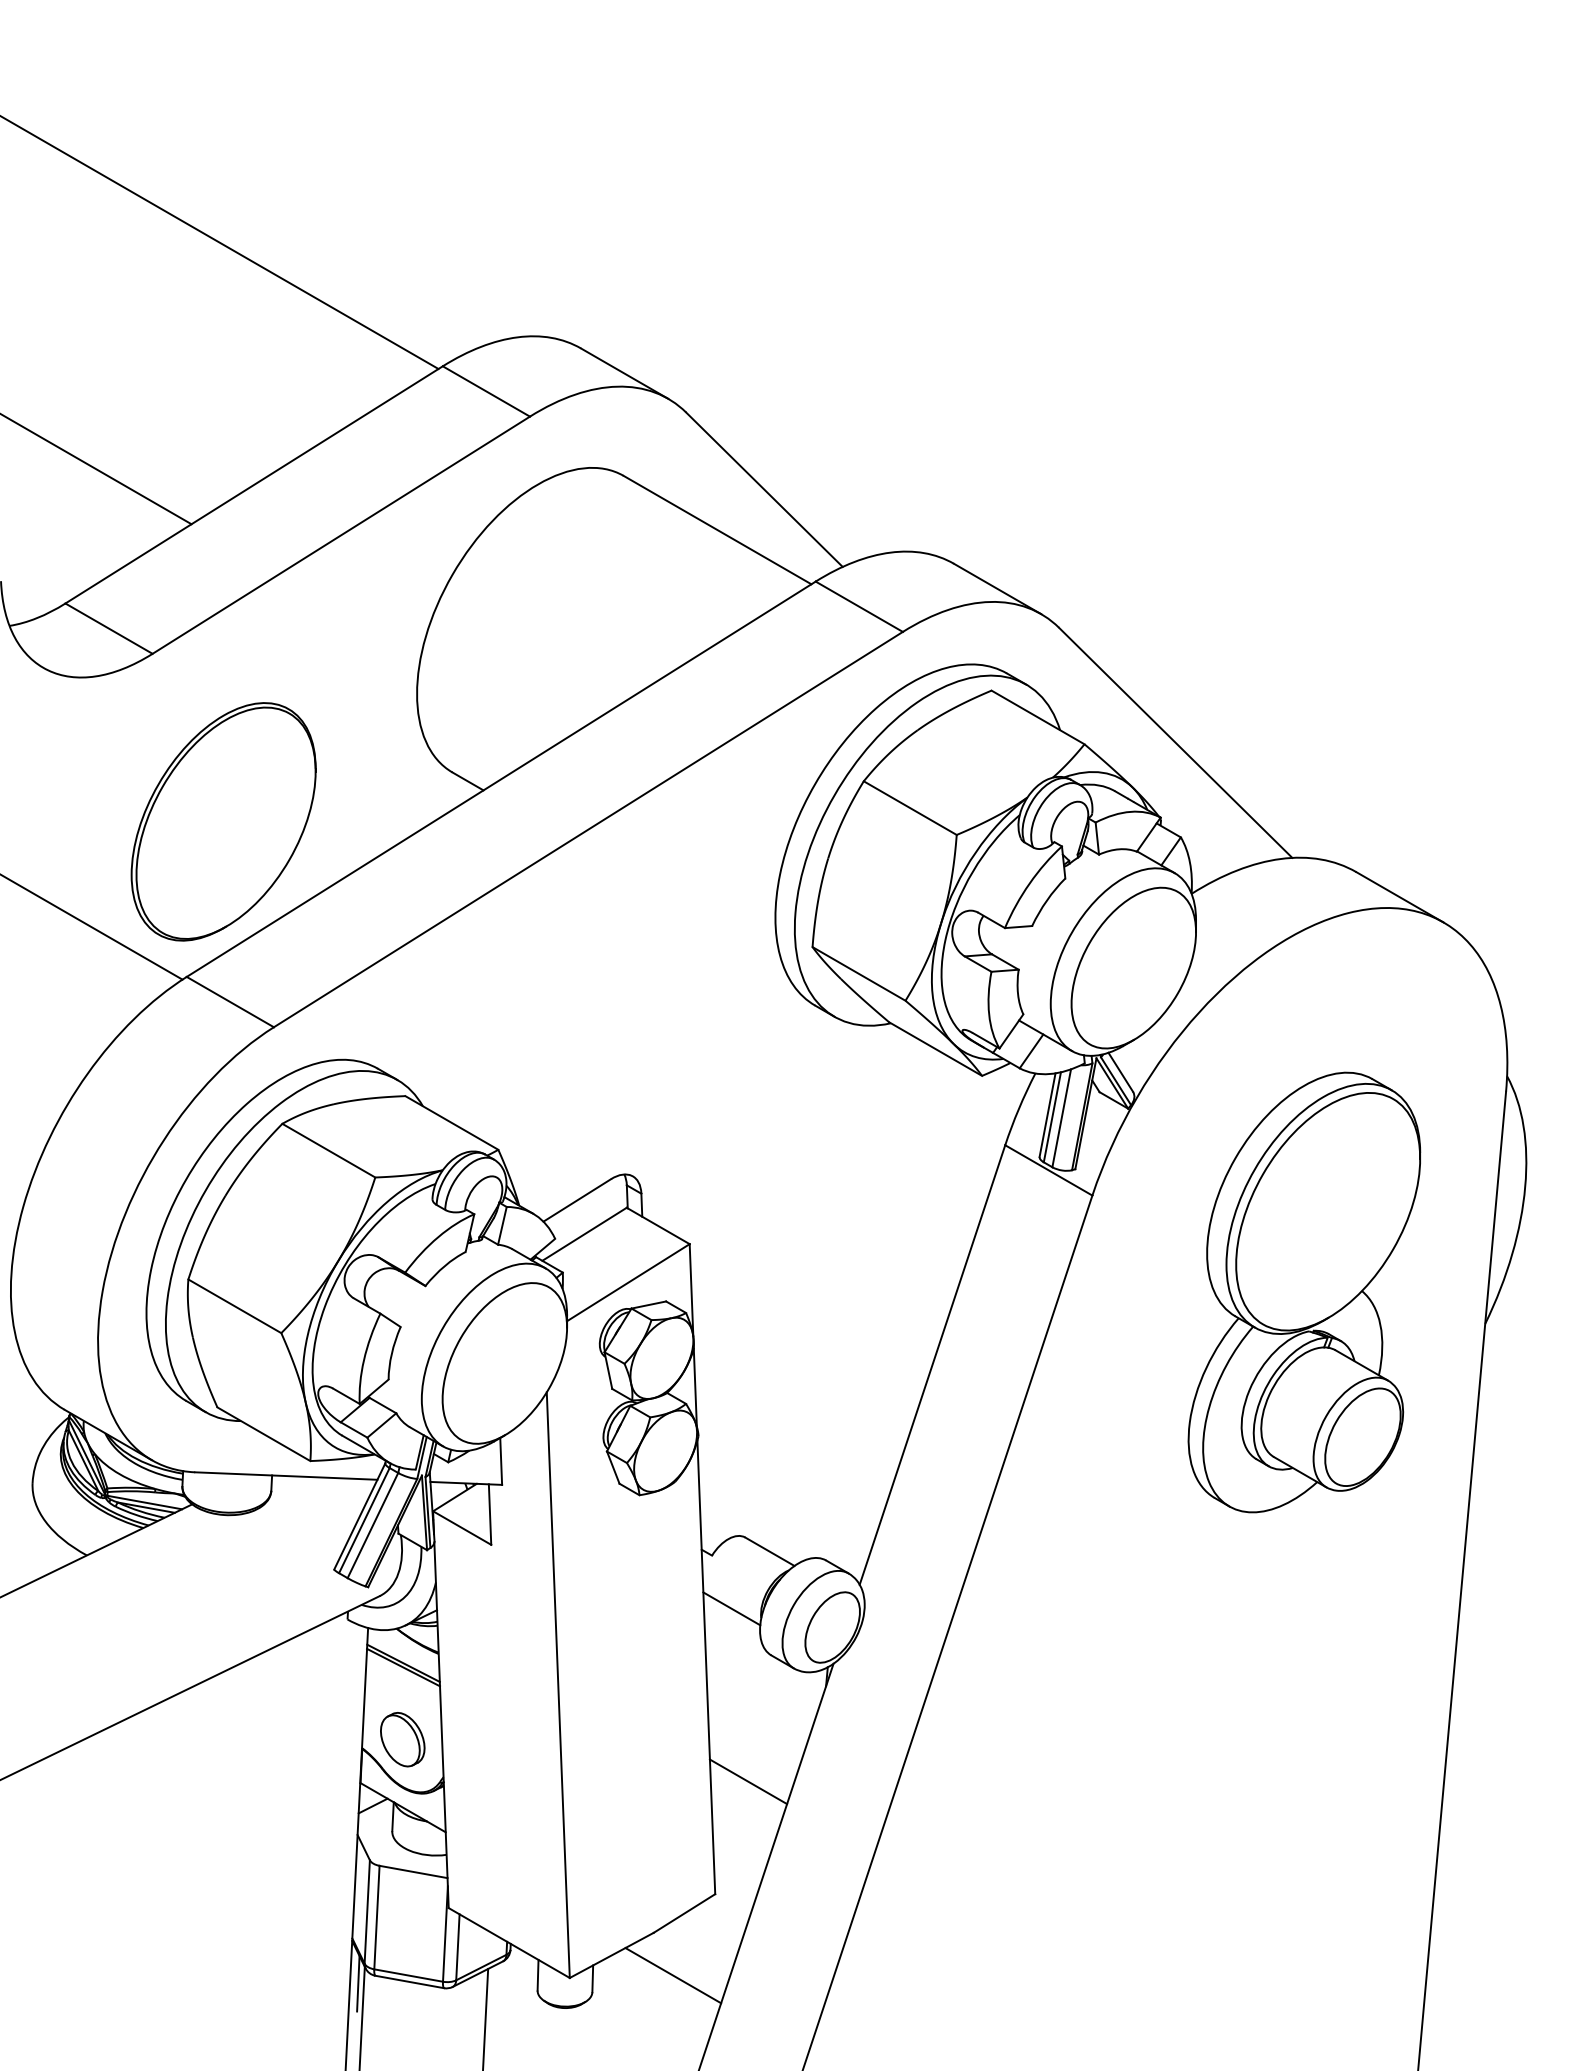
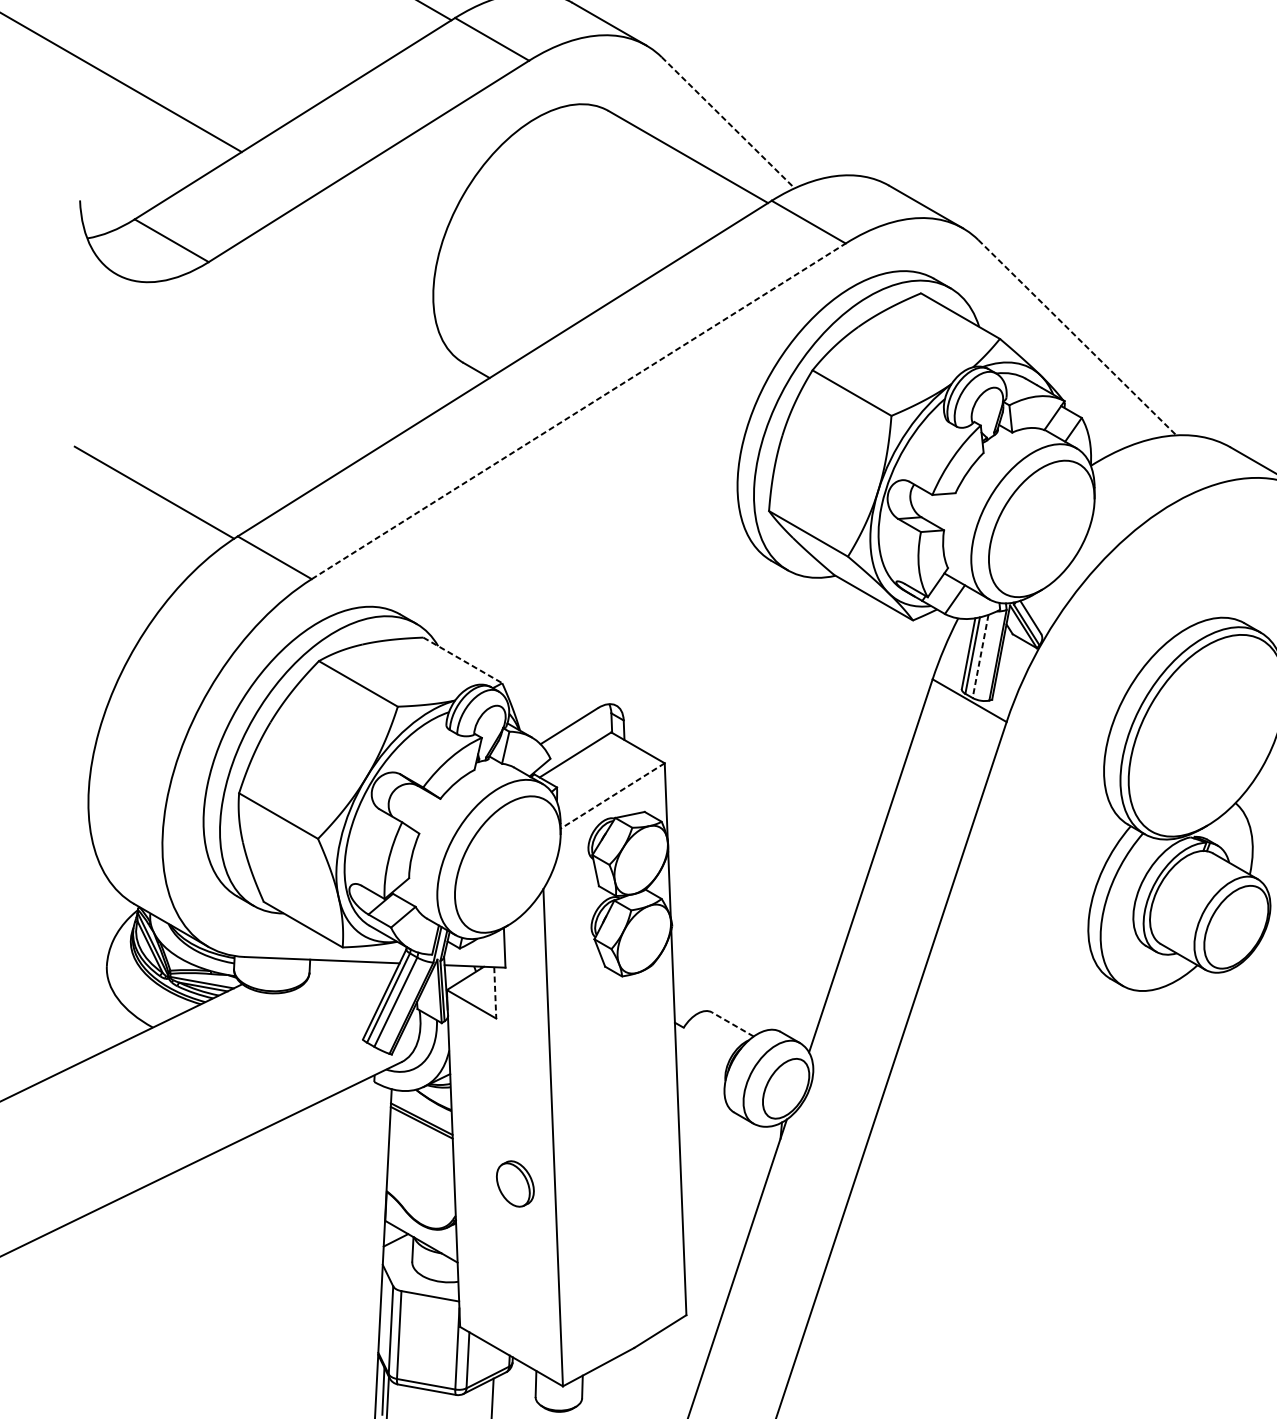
line: (764, 489) -> (728, 122), solid -> dashed
line: (1175, 742) -> (1077, 337), solid -> dashed
part: (223, 821) -> (268, 404), removed
line: (588, 829) -> (578, 411), solid -> dashed
line: (1061, 1118) -> (980, 656), solid -> dashed
line: (451, 1122) -> (462, 660), solid -> dashed
line: (627, 1282) -> (611, 795), solid -> dashed
line: (490, 1515) -> (495, 993), solid -> dashed
line: (769, 1551) -> (732, 1024), solid -> dashed
line: (731, 1608) -> (700, 1072), removed
part: (402, 1739) -> (515, 1183), moved
line: (748, 1781) -> (714, 1219), removed
line: (673, 1975) -> (650, 1384), removed

